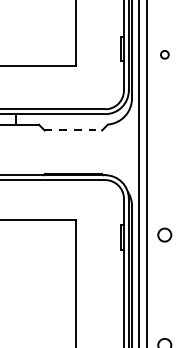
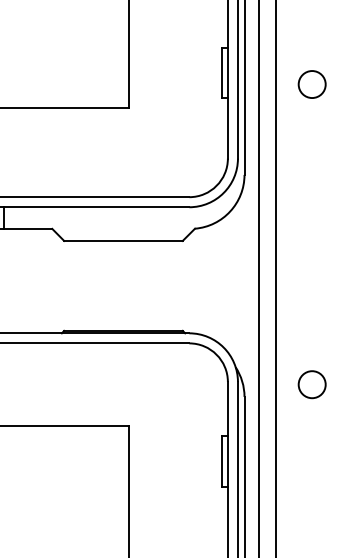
circle: (164, 54) -> (311, 84), size x1.67
line: (73, 130) -> (123, 240), dashed -> solid
circle: (164, 234) -> (311, 383), moved

